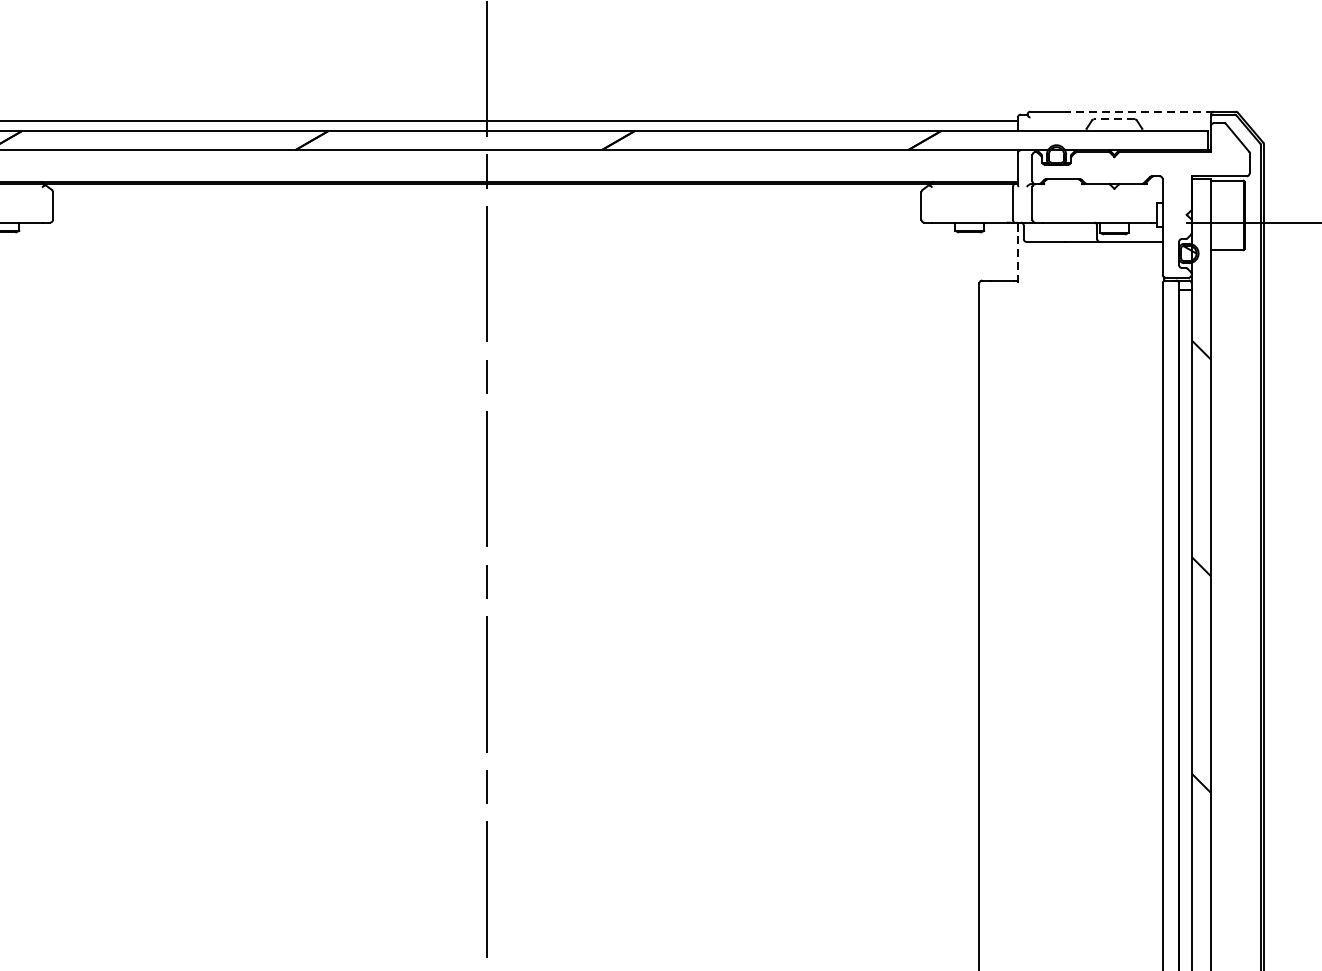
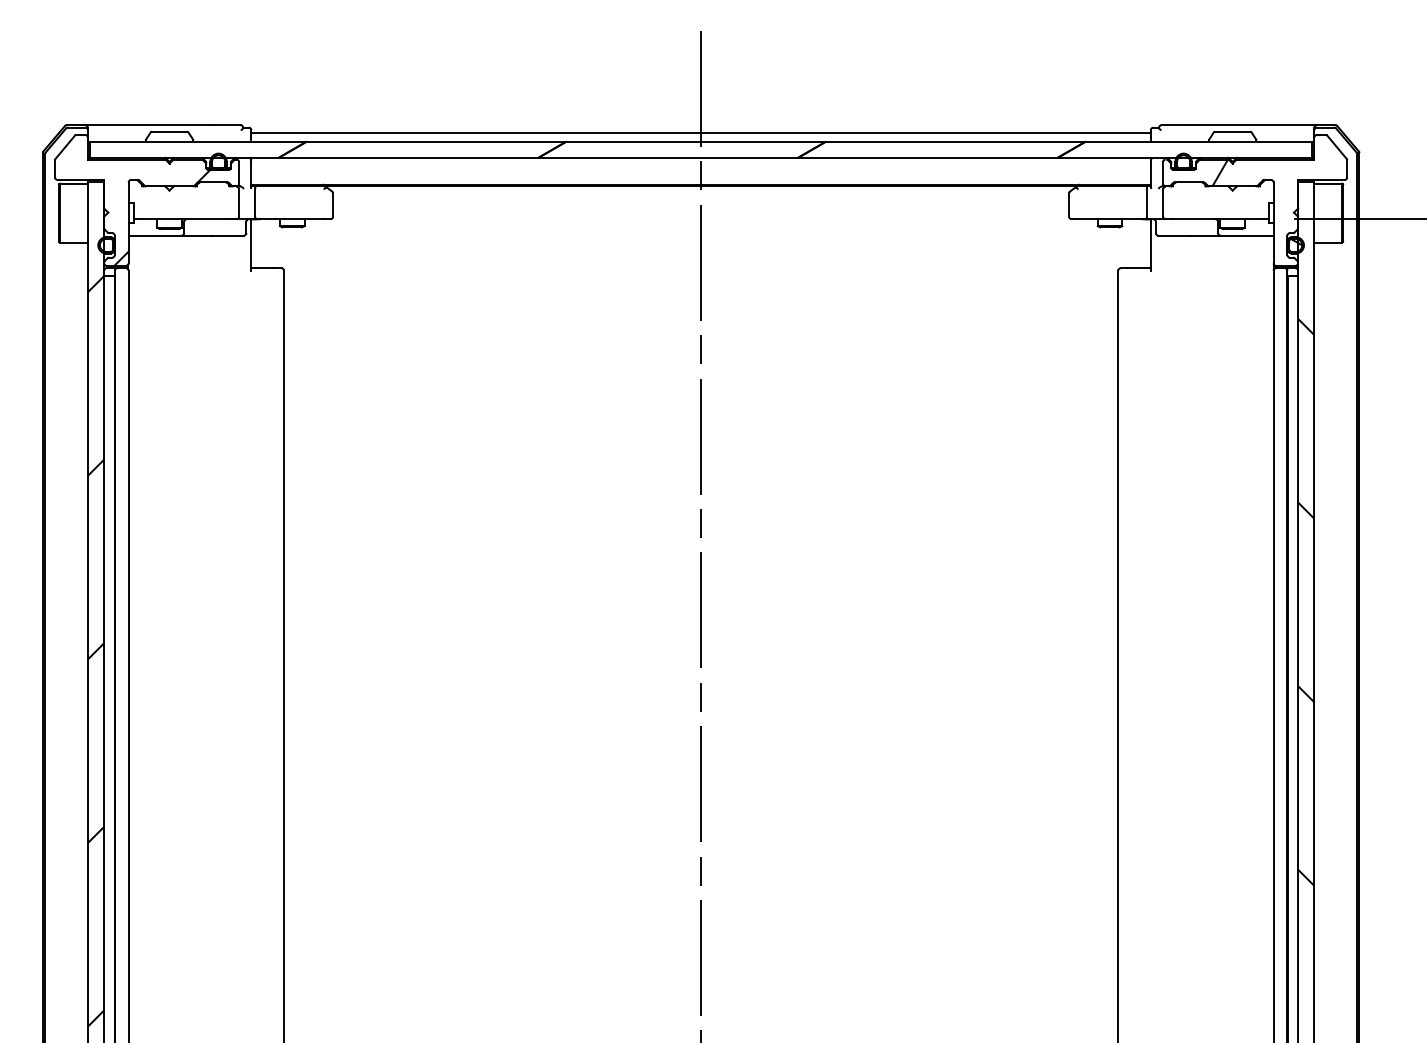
line: (1140, 112) -> (1254, 125), dashed -> solid
line: (1114, 119) -> (1232, 131), dashed -> solid
hatch: (1100, 167) -> (1220, 172), added
line: (1017, 256) -> (1150, 247), dashed -> solid

